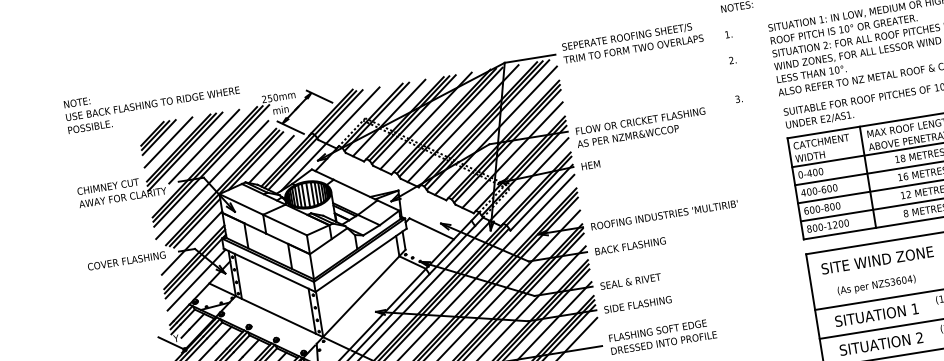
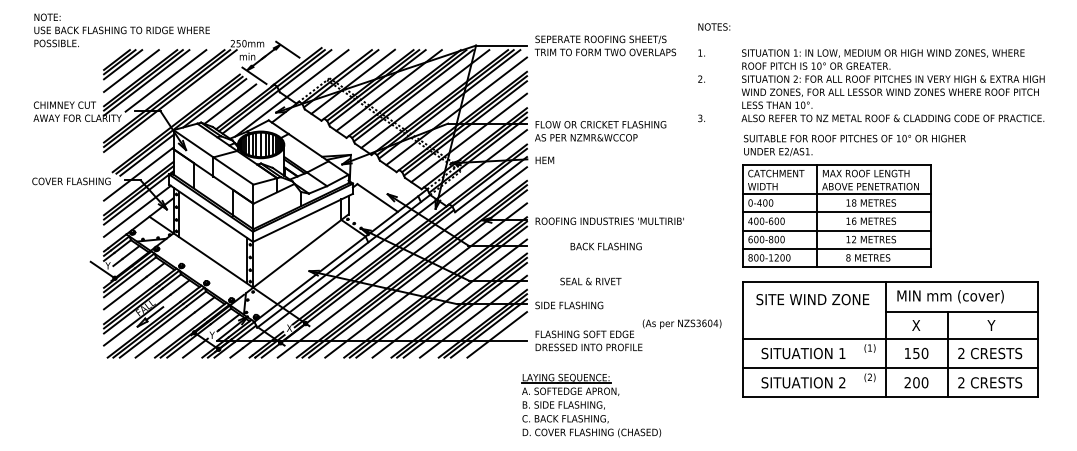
line: (211, 179) -> (168, 114), removed
text: (629, 246) -> (605, 246), moved
text: (630, 281) -> (590, 281), moved
text: (876, 285) -> (681, 324), moved

